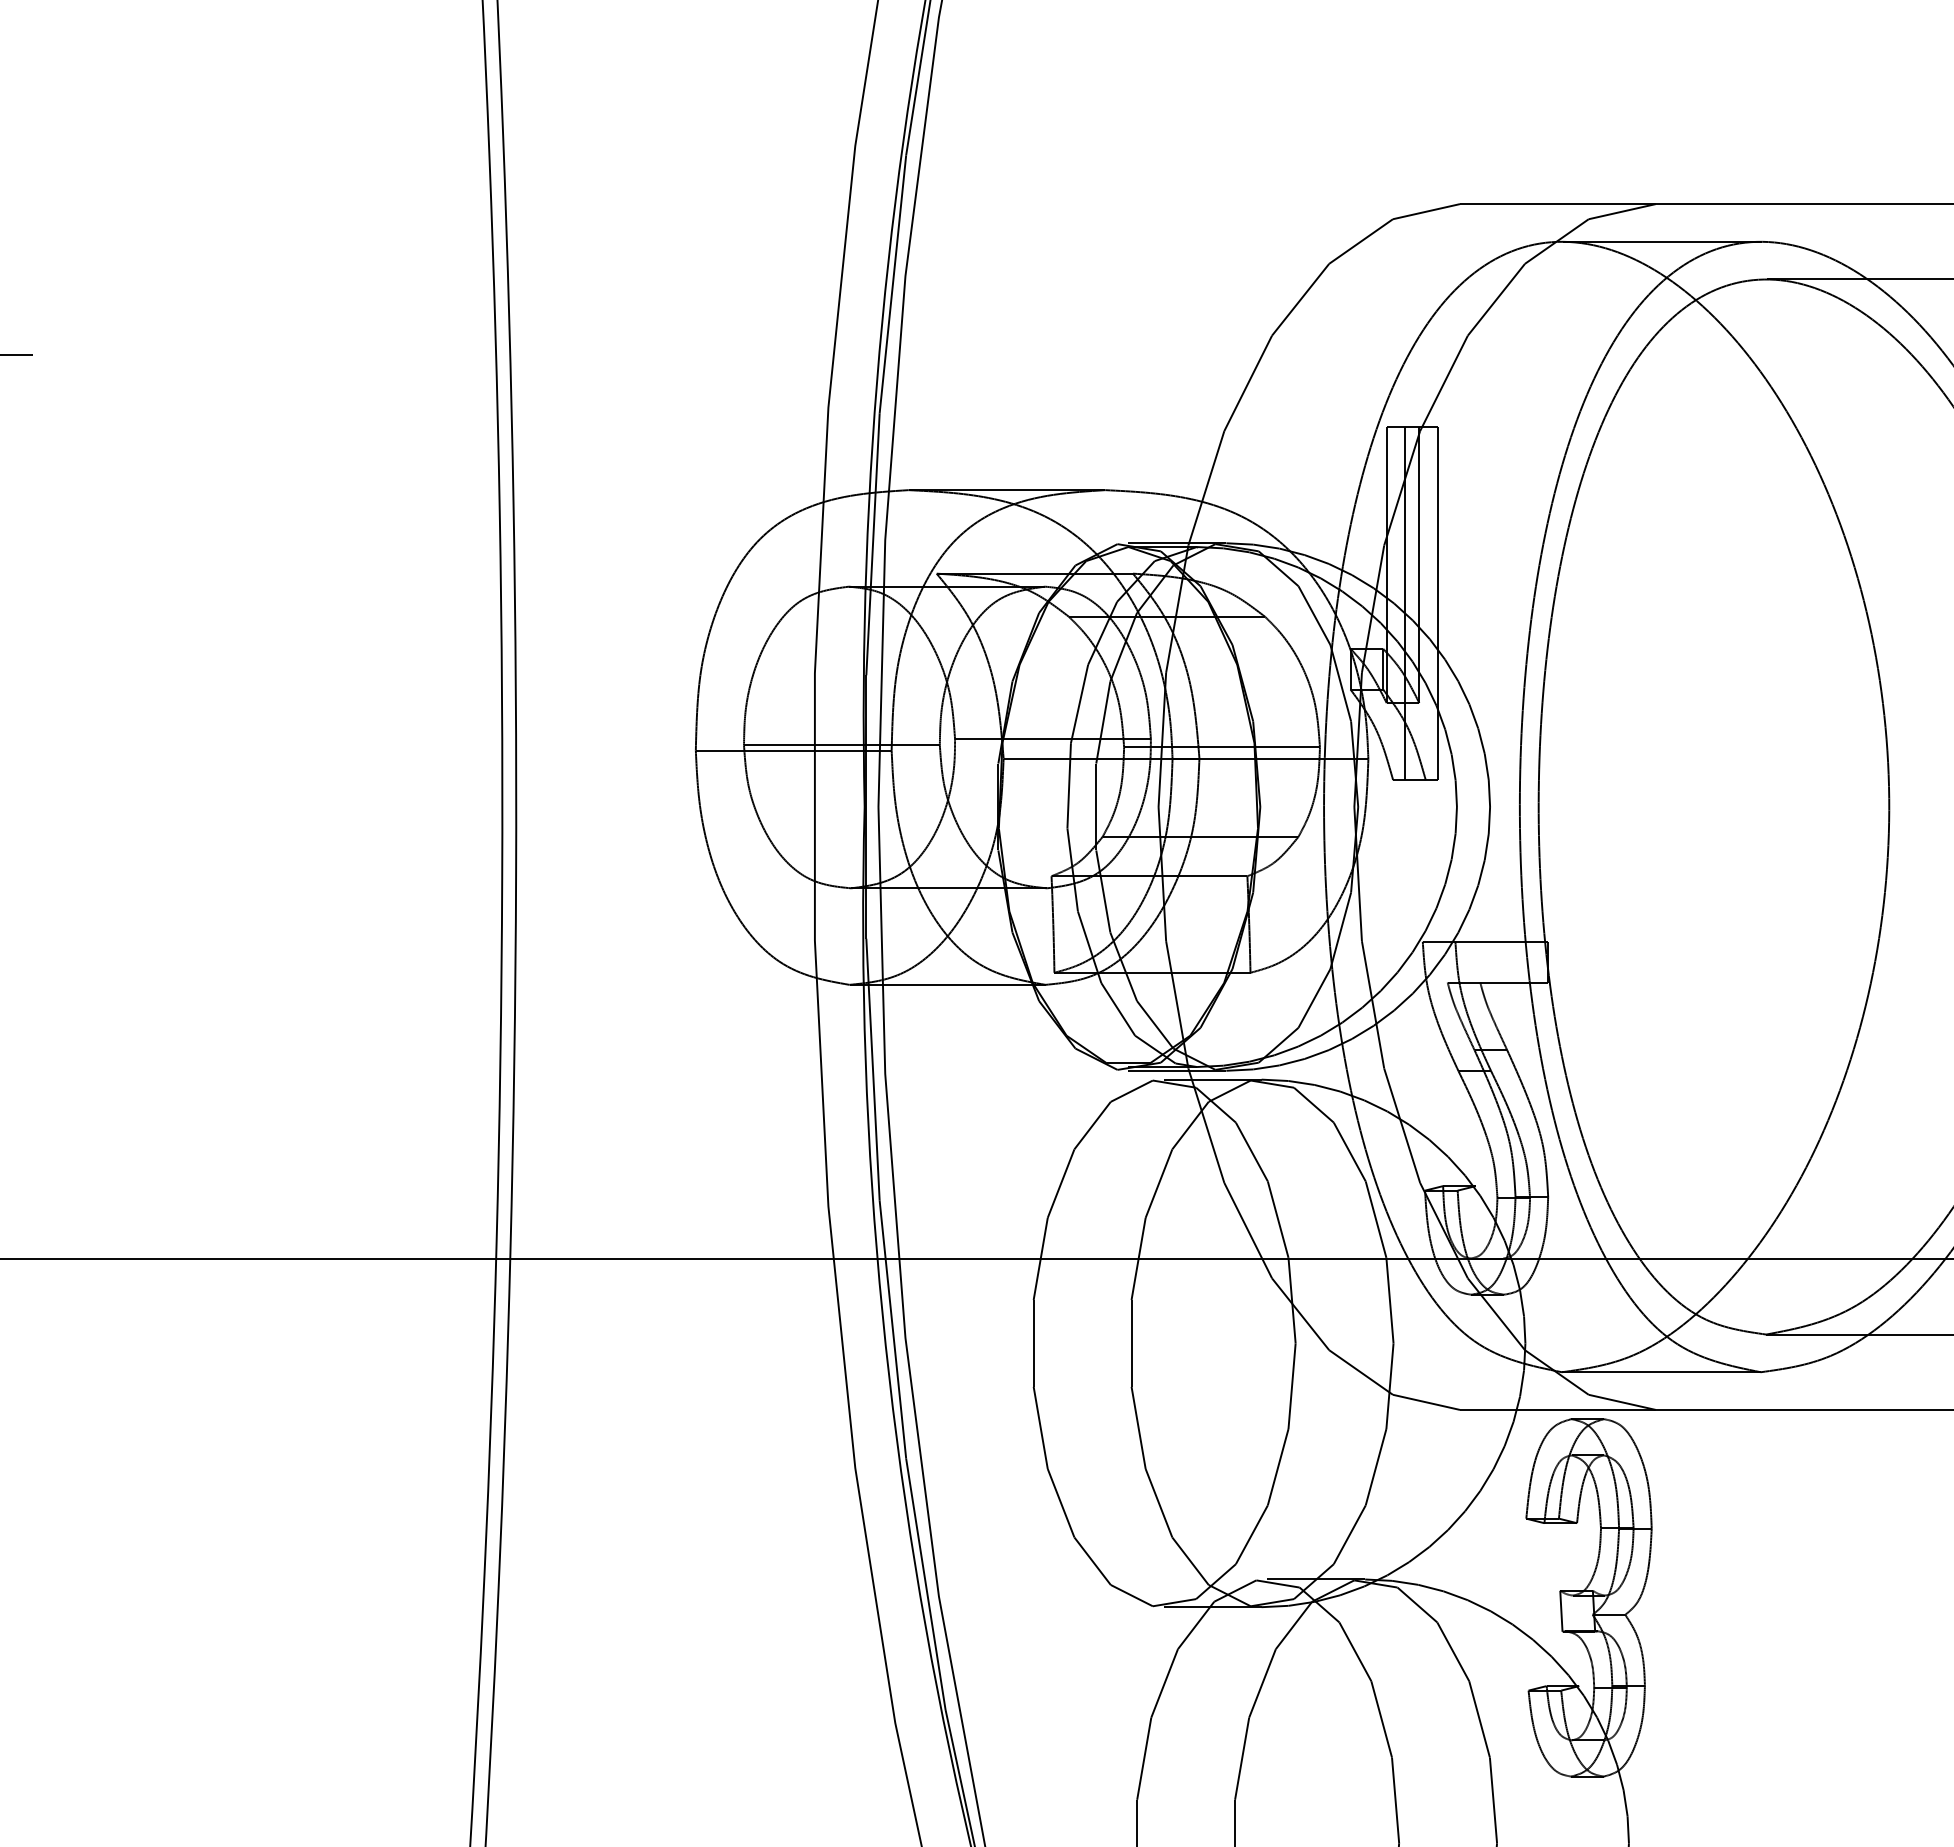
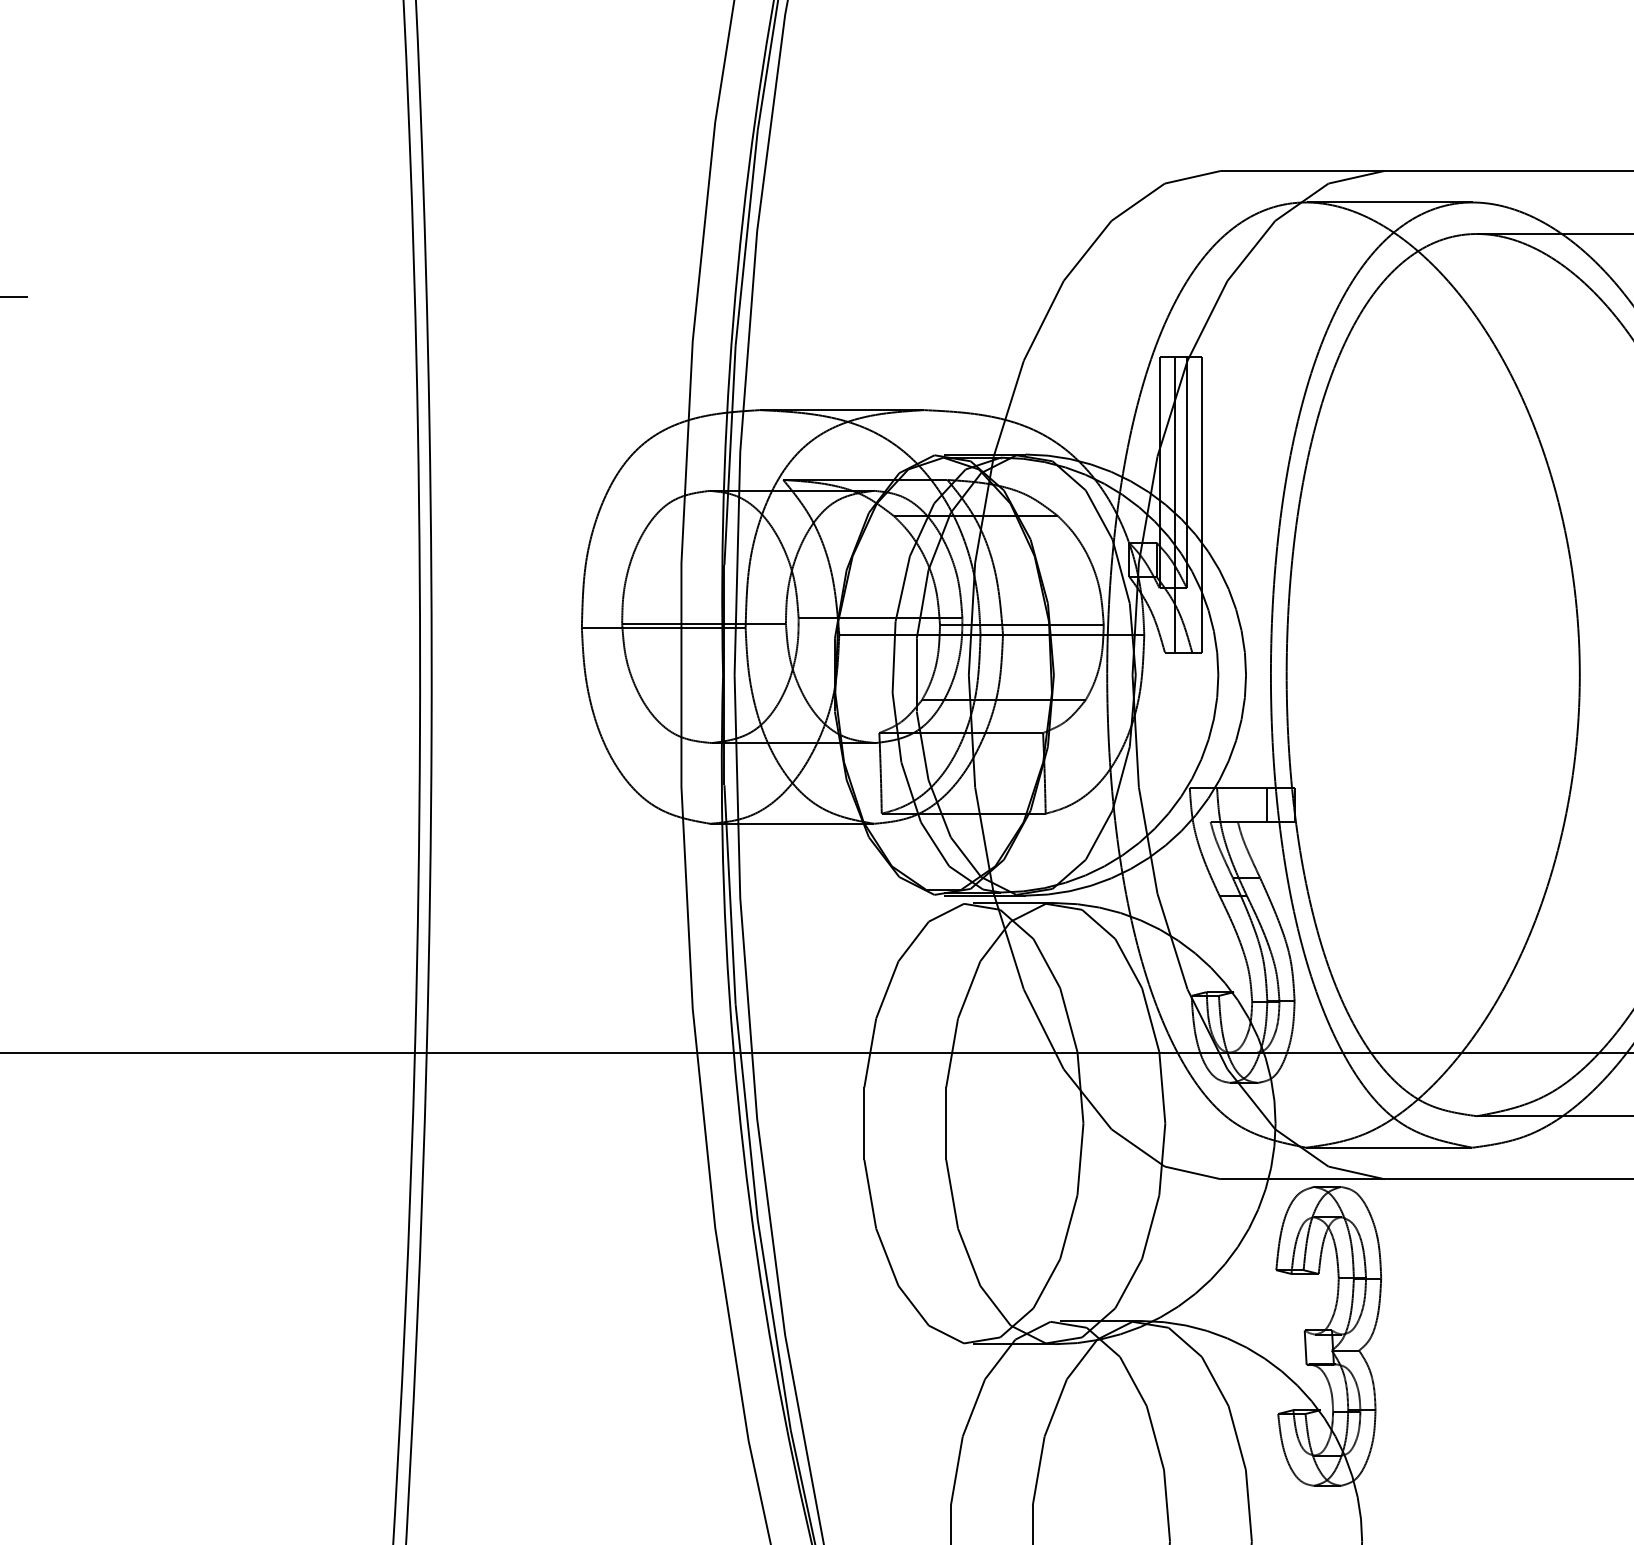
line: (1515, 961) -> (1267, 804), added

